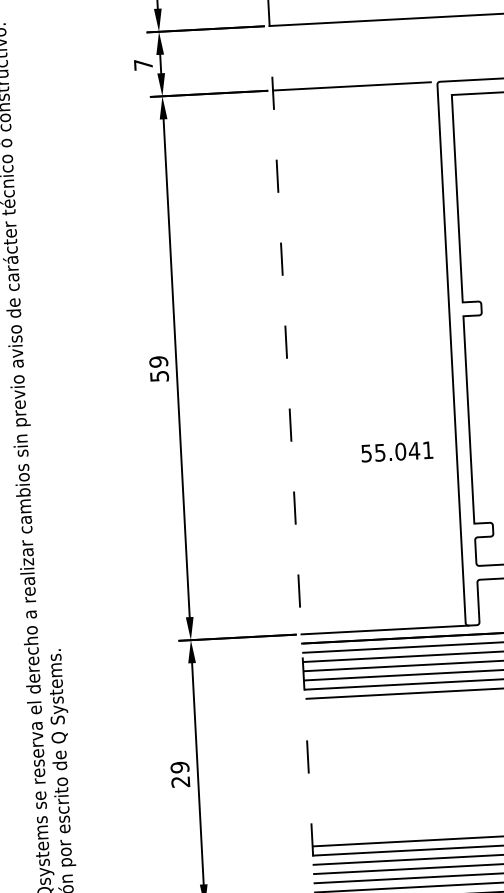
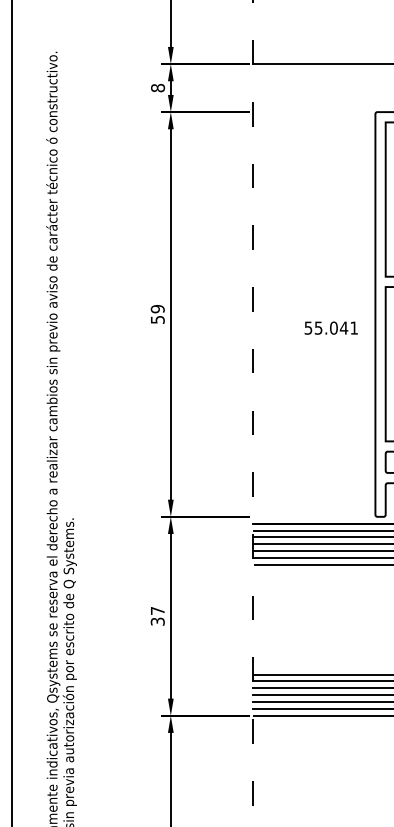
text: (144, 65) -> (158, 88), 7 -> 8
line: (351, 86) -> (311, 112), removed
text: (396, 451) -> (330, 327), moved
line: (385, 629) -> (315, 516), removed
text: (179, 773) -> (157, 615), 29 -> 37

